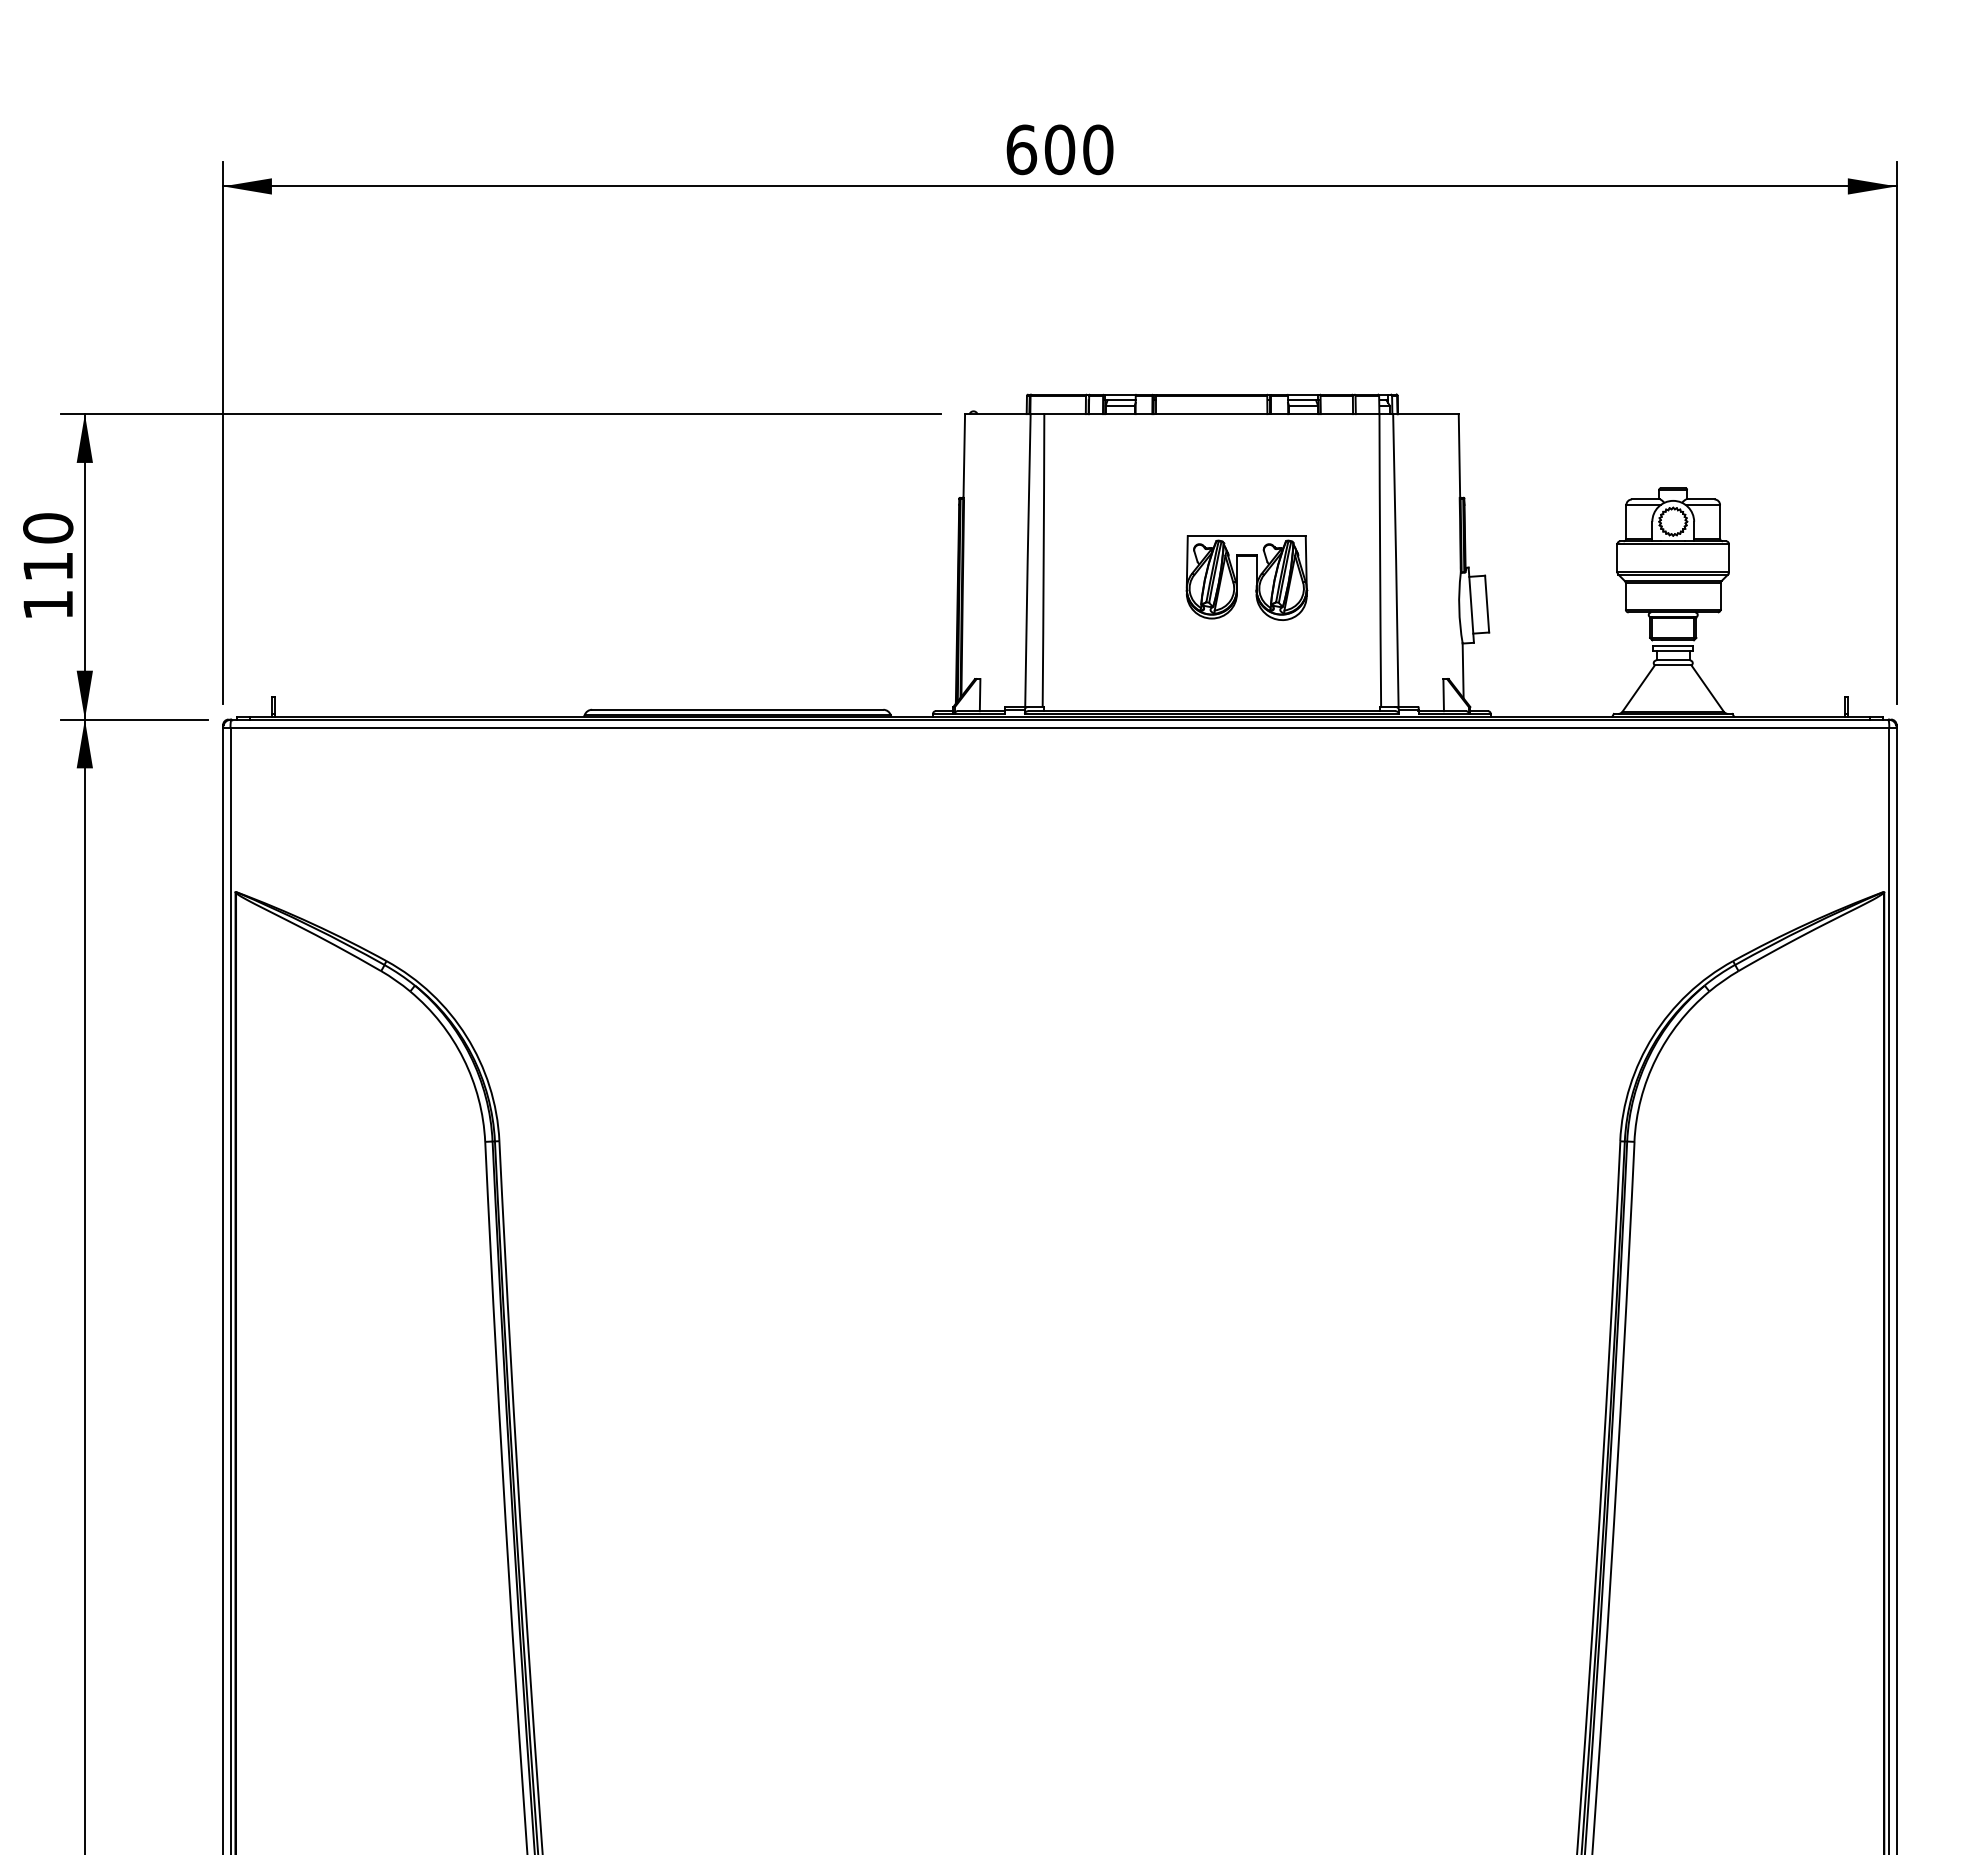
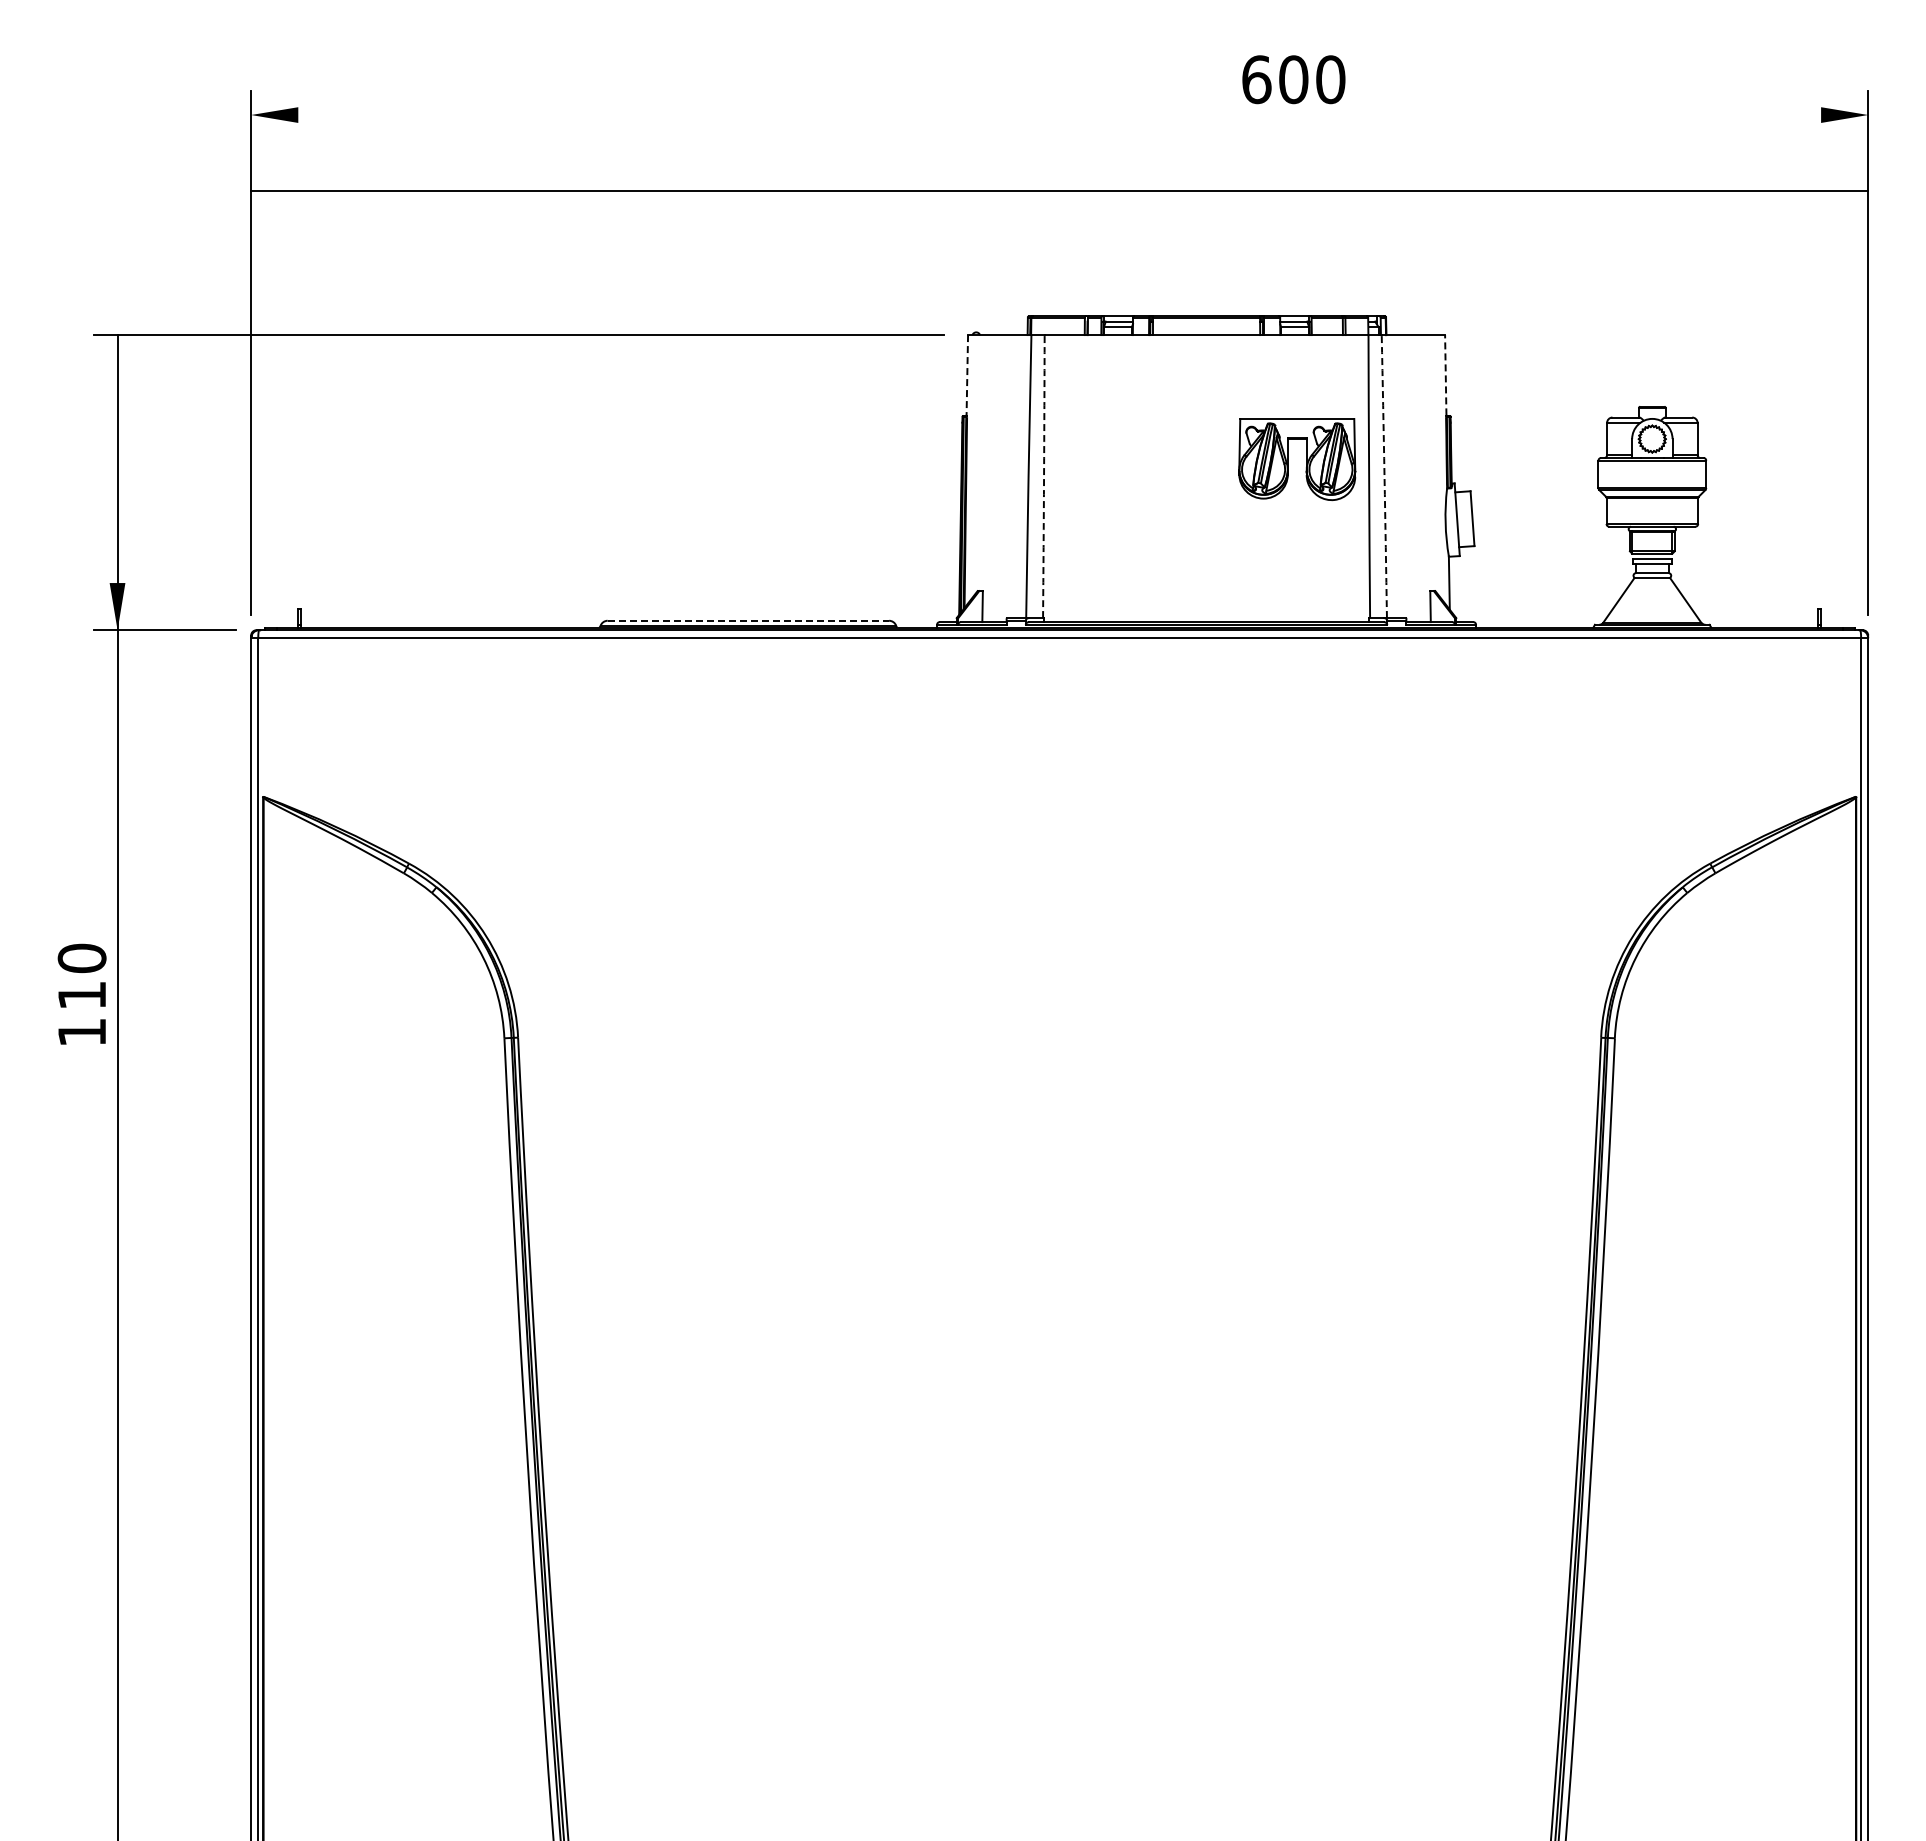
text: (1059, 149) -> (1293, 79), moved
line: (1059, 186) -> (1059, 191), moved
fill: (84, 438) -> (117, 358), removed
line: (1459, 454) -> (1445, 374), solid -> dashed
line: (964, 455) -> (967, 375), solid -> dashed
arc: (1044, 560) -> (1044, 476), solid -> dashed
arc: (1396, 560) -> (1384, 476), solid -> dashed
text: (47, 564) -> (81, 993), moved
part: (1237, 578) -> (1288, 459), moved
line: (737, 709) -> (748, 620), solid -> dashed
fill: (84, 743) -> (117, 653), removed

